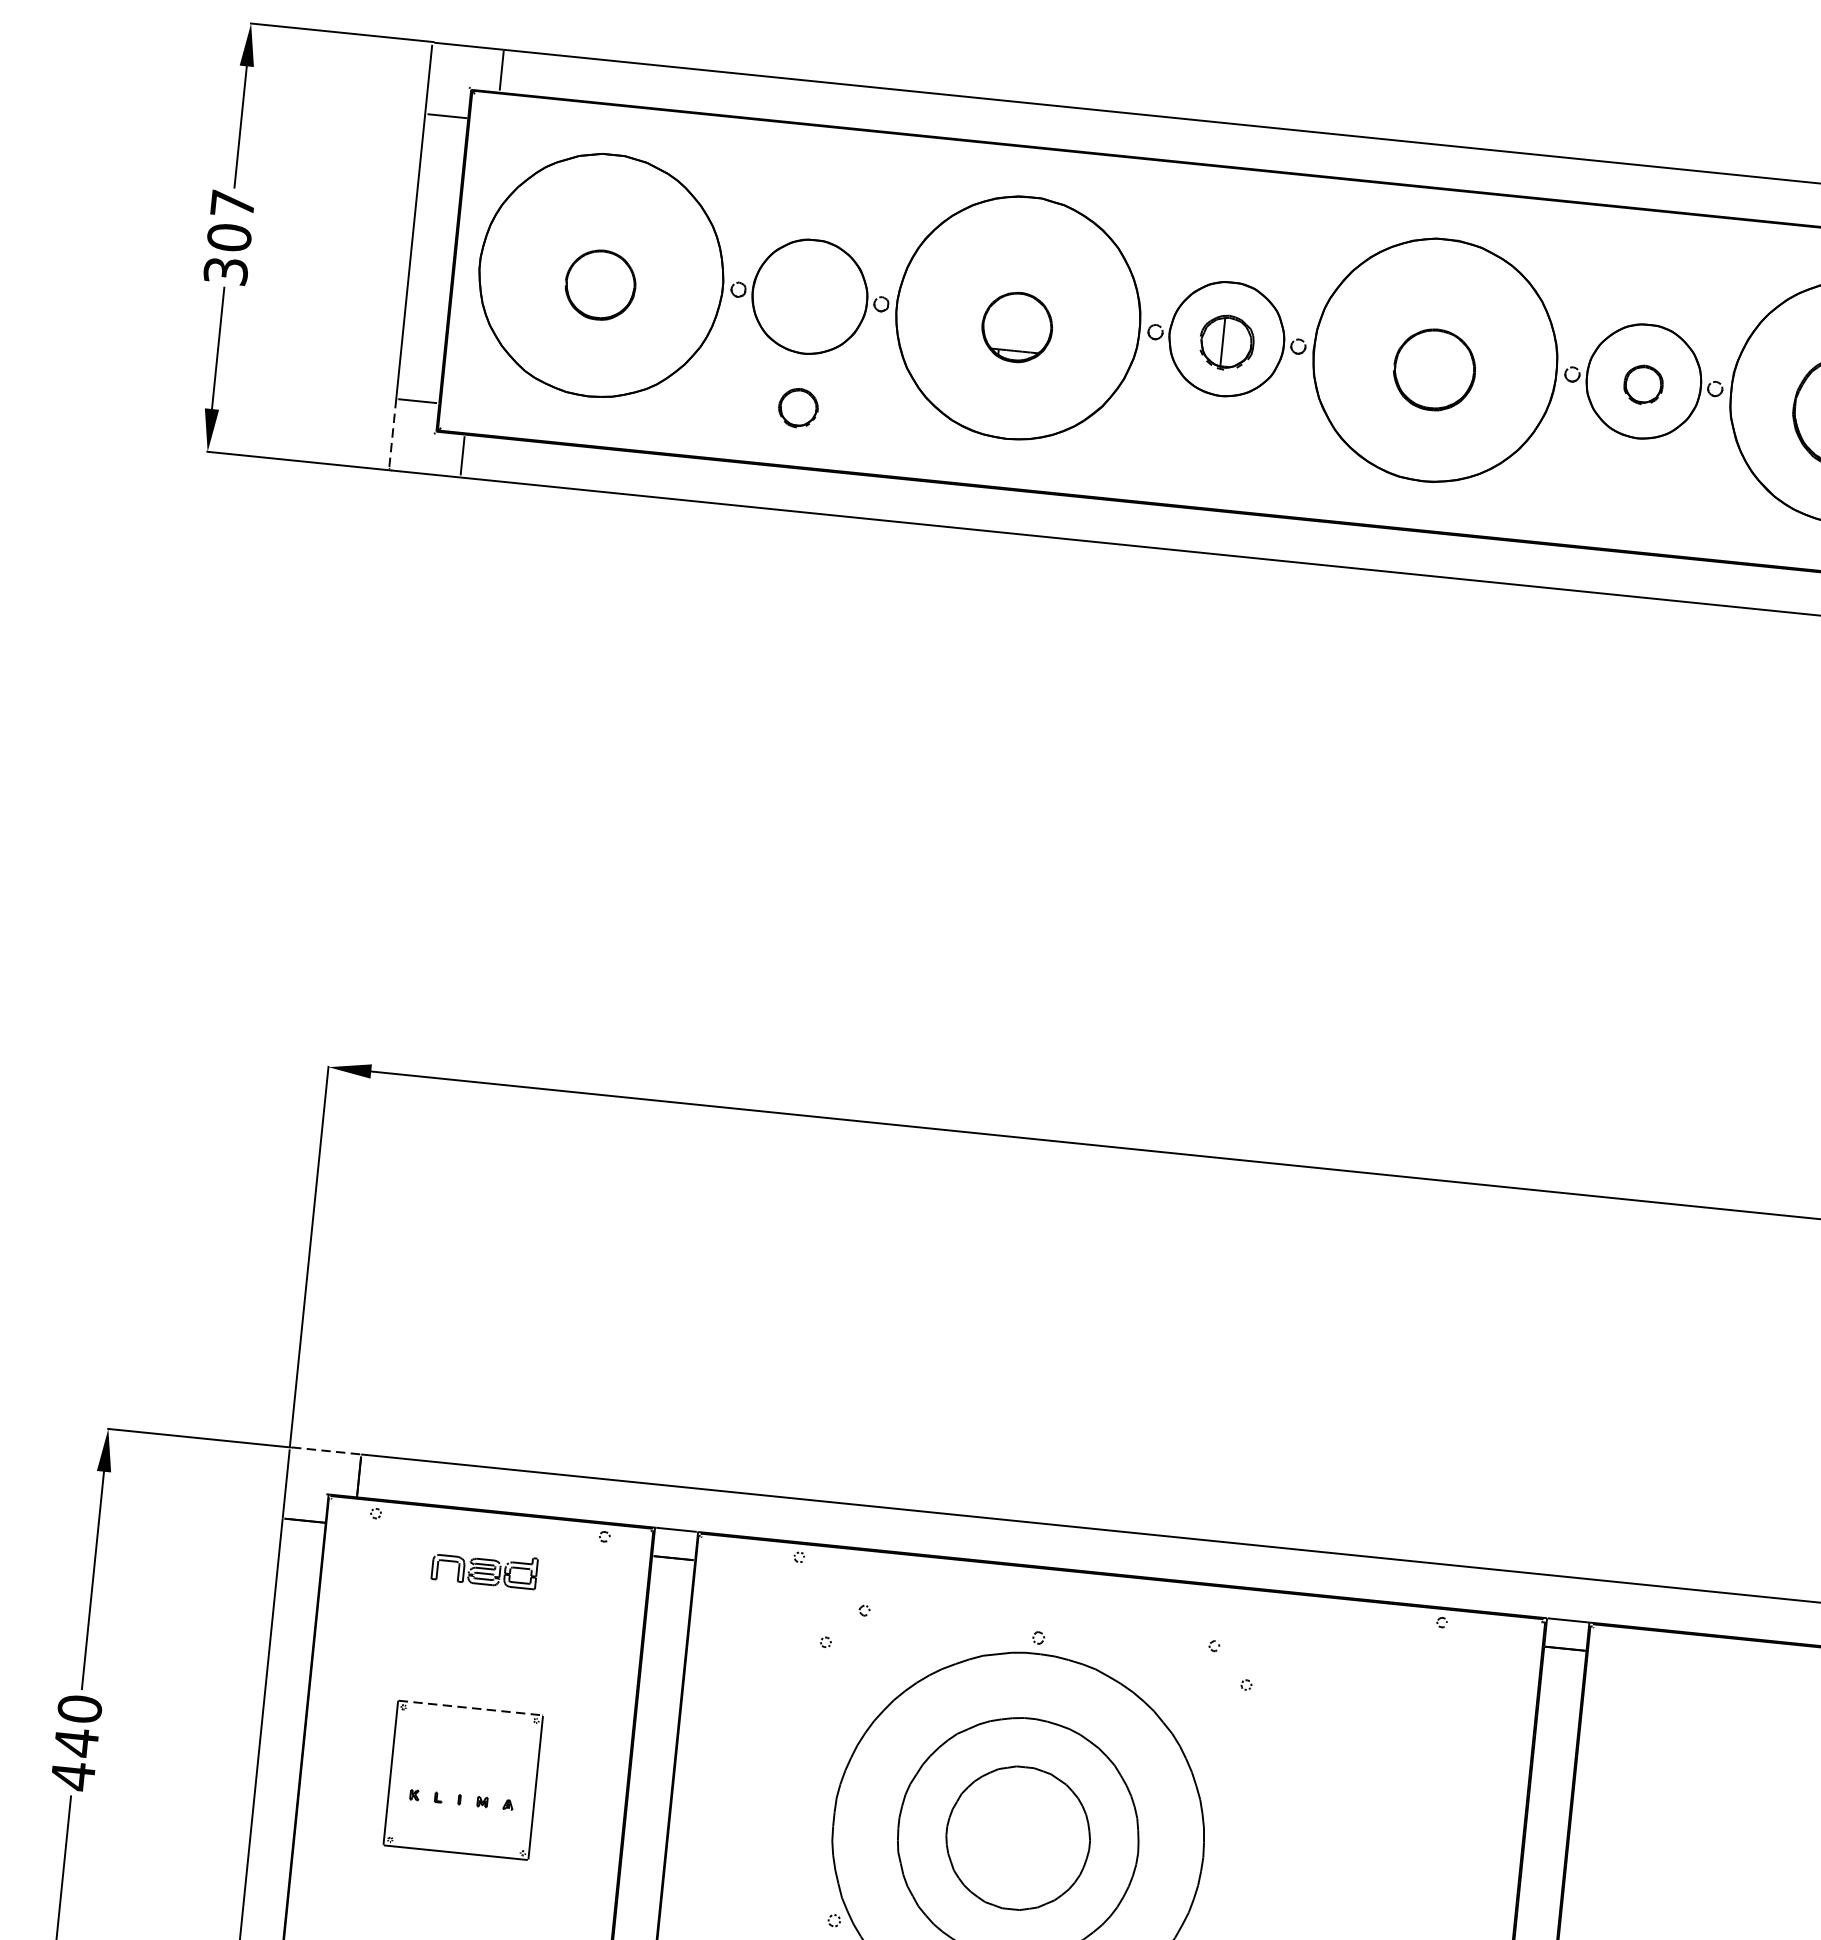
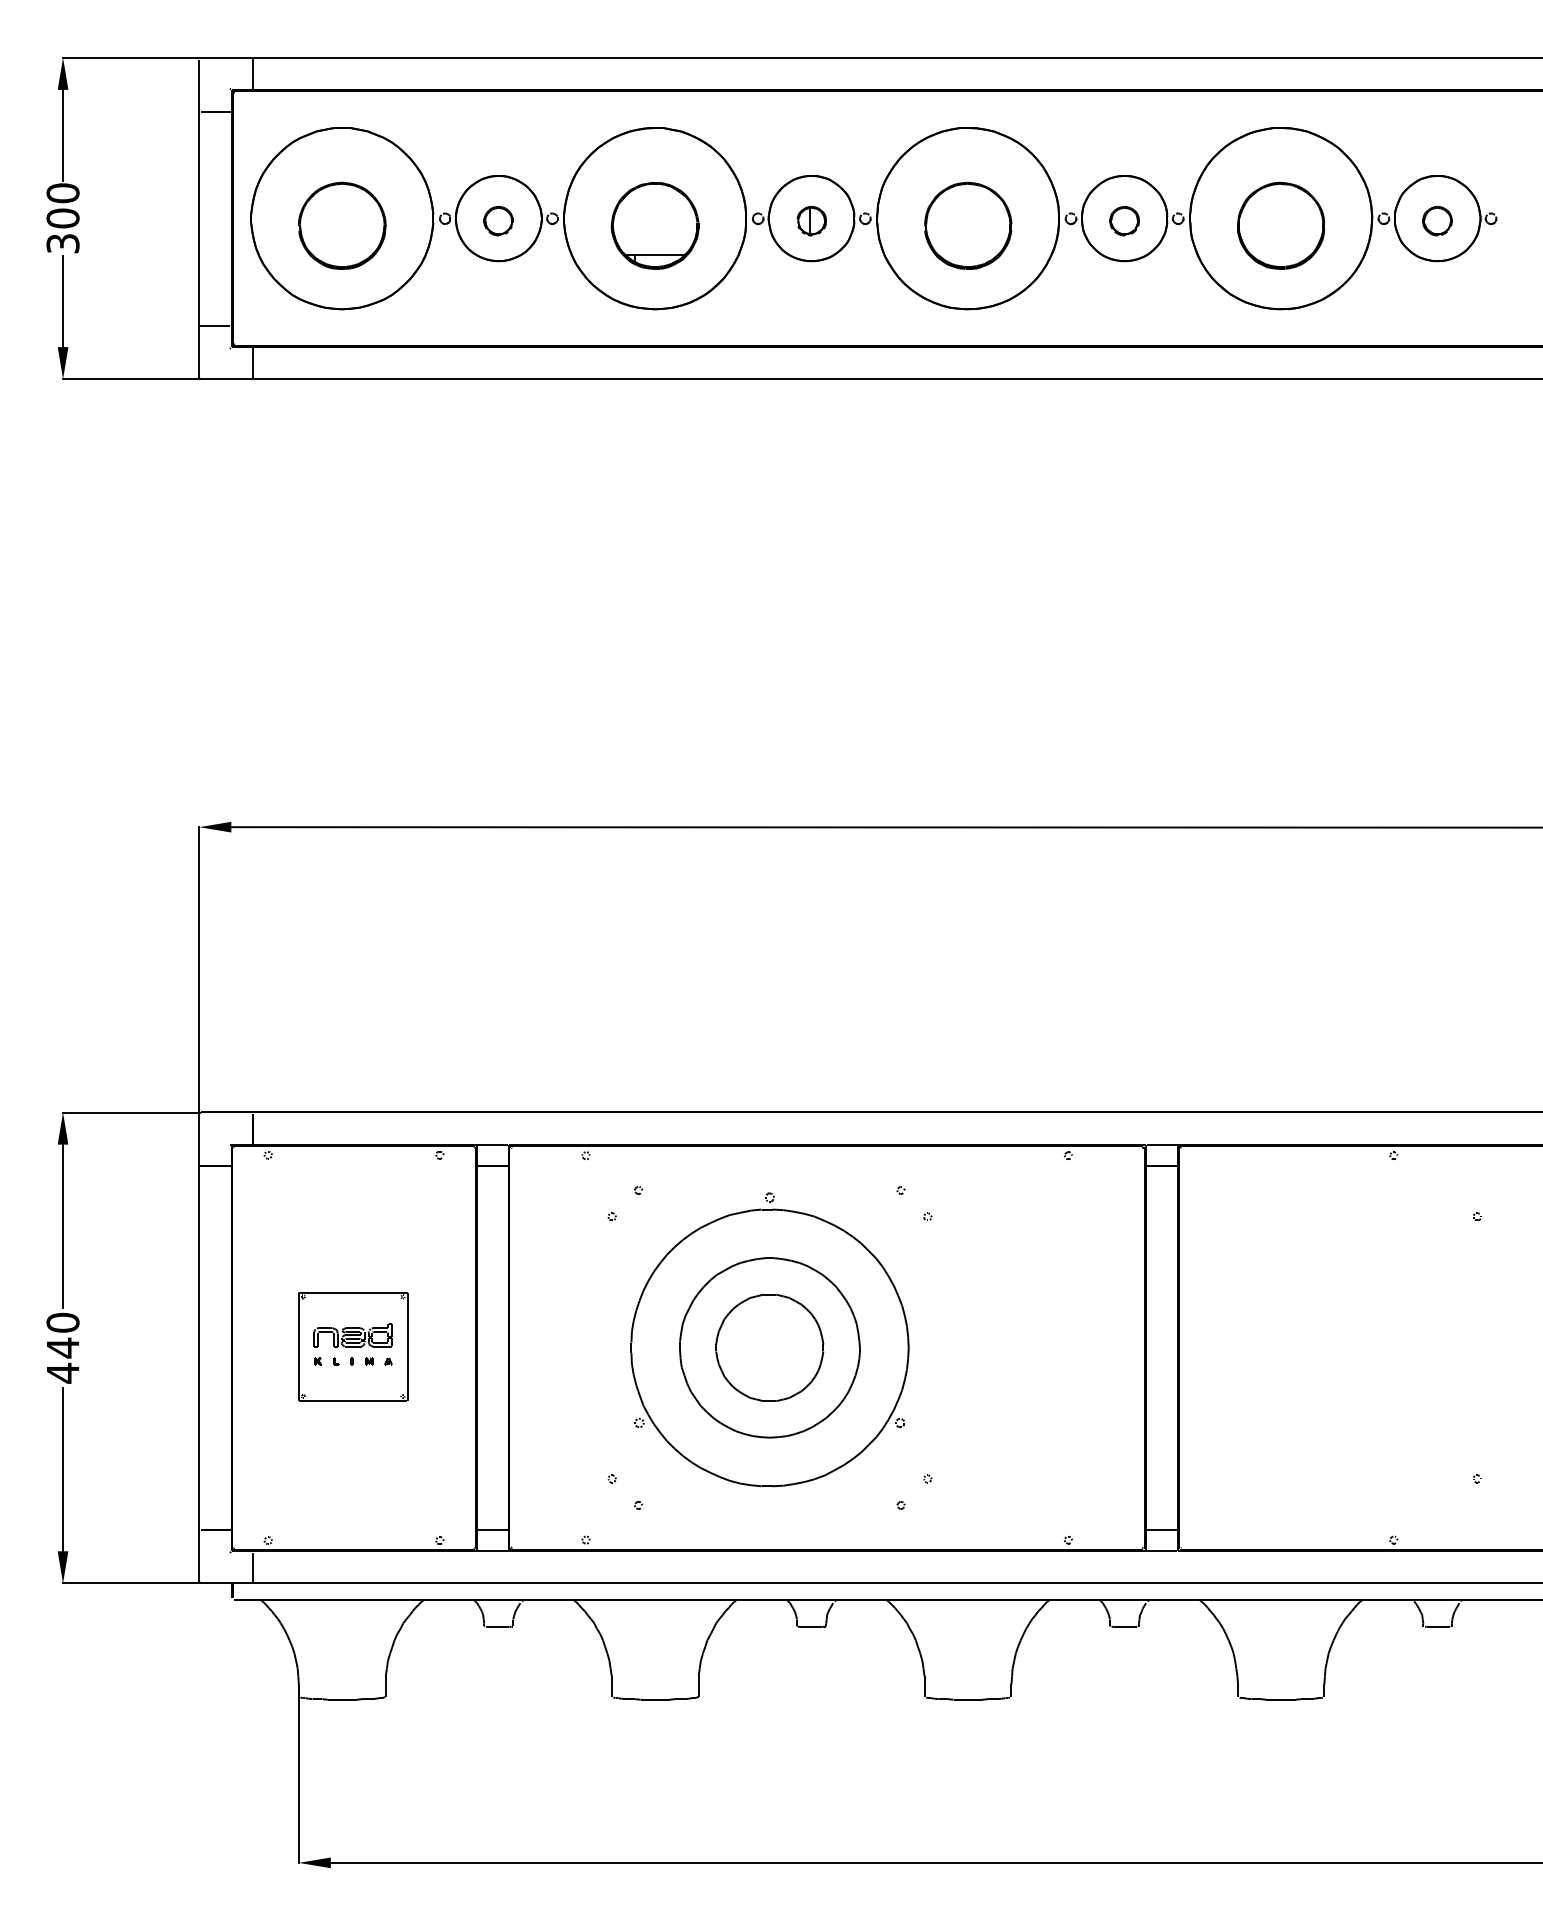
text: (232, 204) -> (62, 193), 307 -> 300
part: (600, 284) -> (342, 225), size x1.67
part: (1016, 327) -> (654, 225), size x1.67
part: (1226, 341) -> (811, 220), size x0.71
part: (1434, 369) -> (968, 225), size x1.43
part: (798, 407) -> (498, 220), moved
line: (393, 433) -> (199, 351), dashed -> solid
line: (326, 1451) -> (226, 1112), dashed -> solid
part: (483, 1569) -> (352, 1335), moved
line: (471, 1708) -> (353, 1292), dashed -> solid

